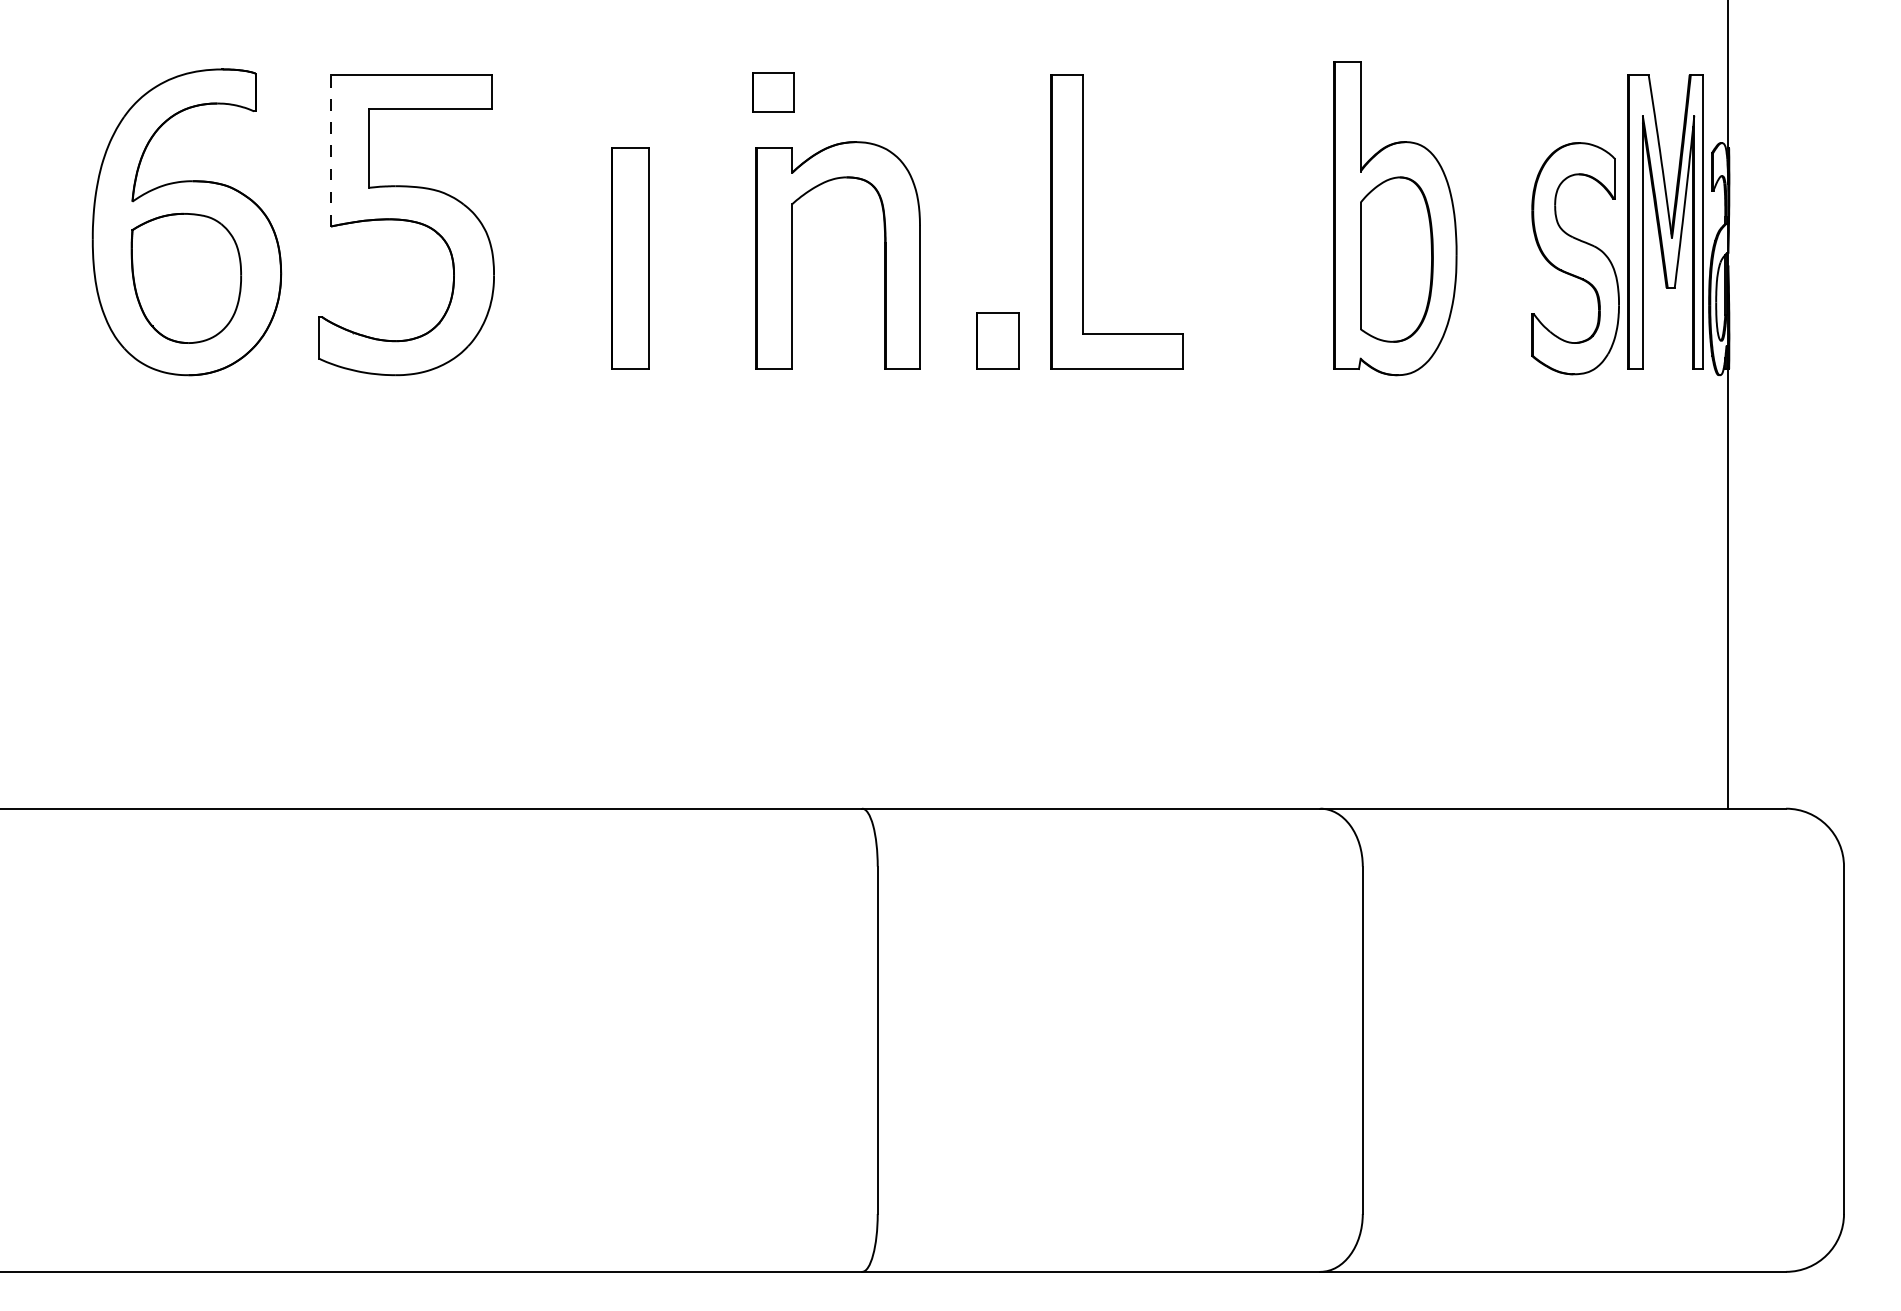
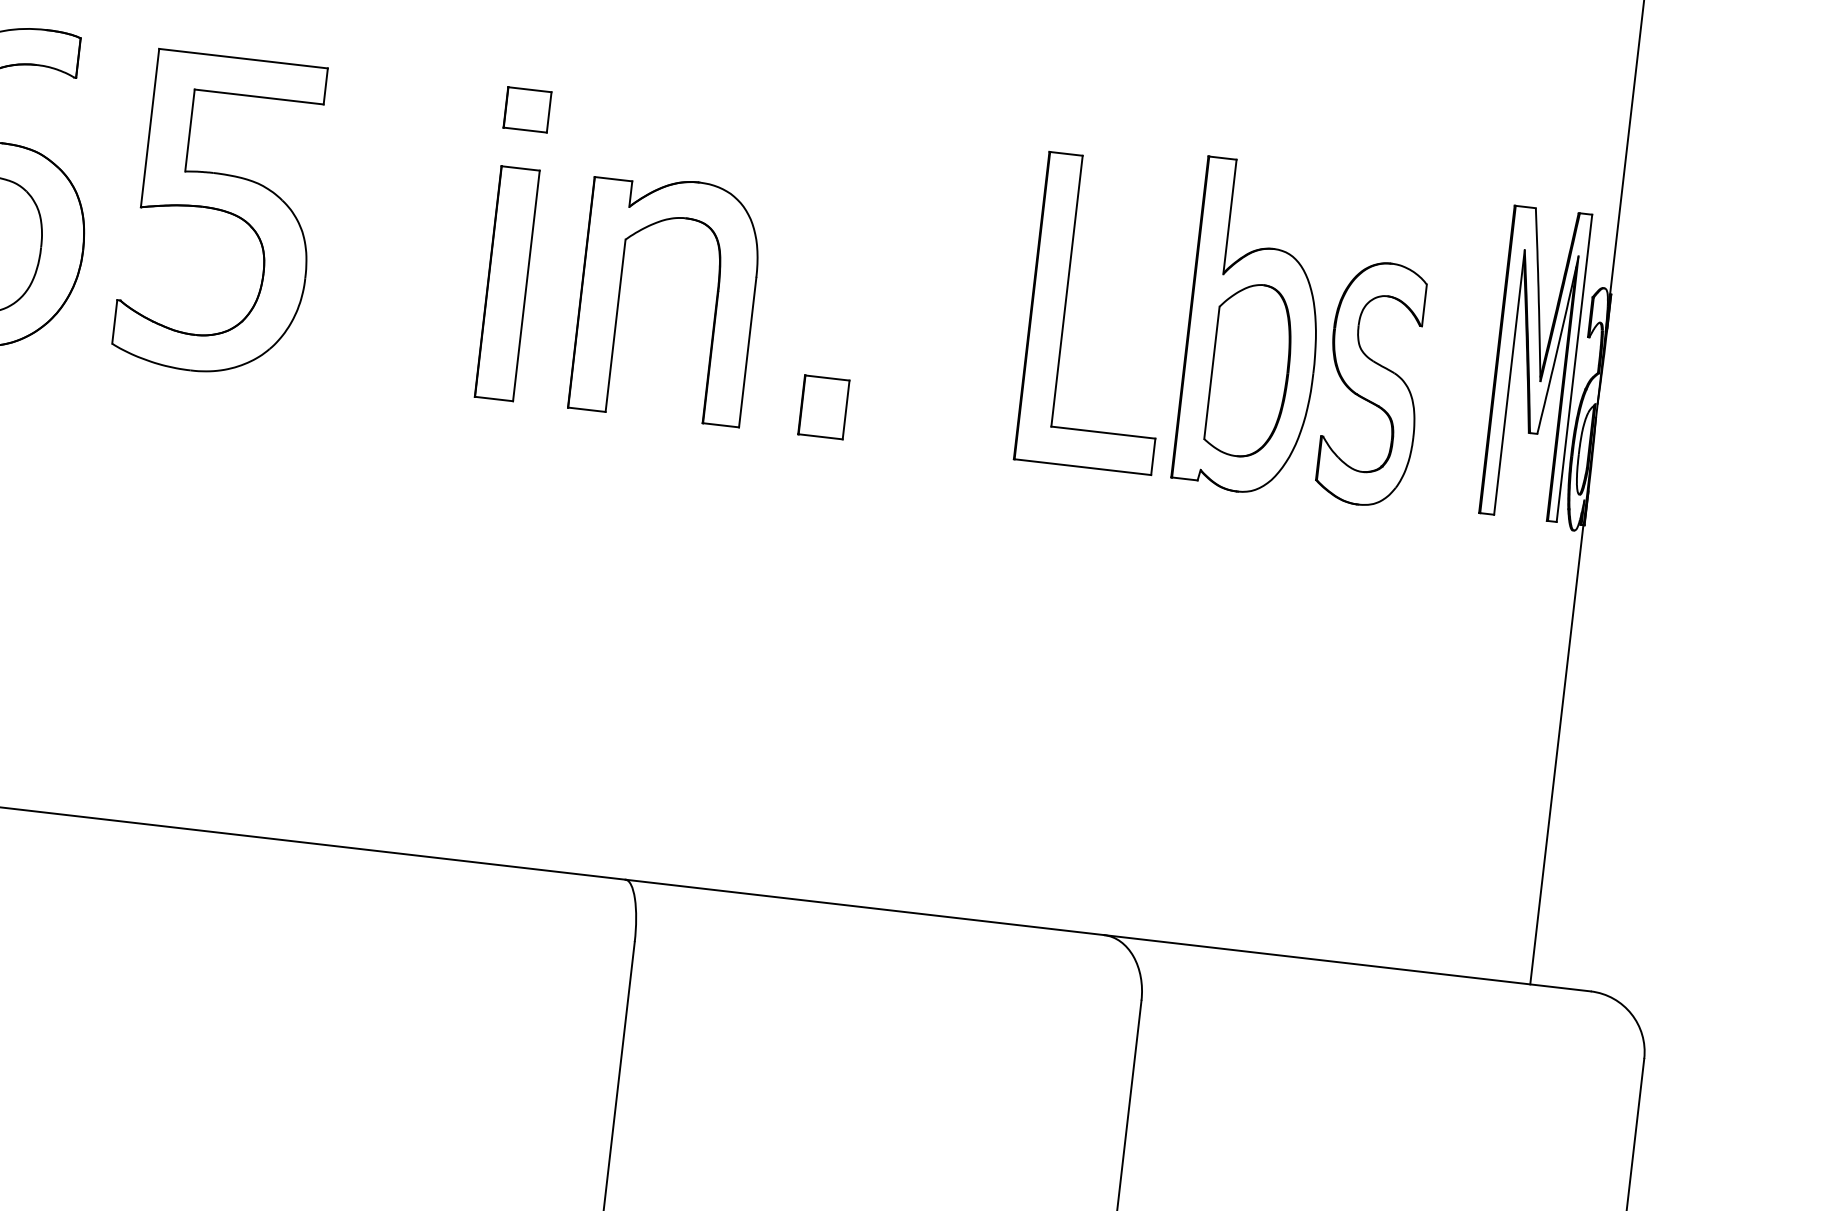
part: (773, 92) -> (527, 110), moved
line: (330, 150) -> (149, 127), dashed -> solid
part: (1083, 221) -> (1065, 308), moved
part: (630, 258) -> (507, 283), moved
part: (1575, 258) -> (1373, 383), moved

